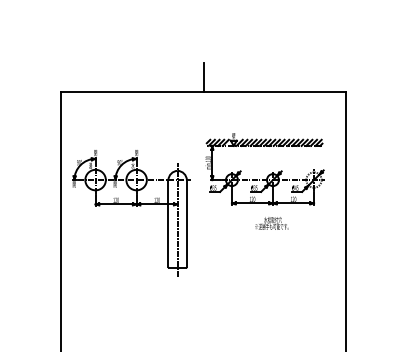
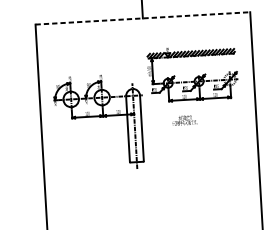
line: (203, 92) -> (142, 18), solid -> dashed
part: (132, 206) -> (100, 117), moved
text: (271, 223) -> (184, 120), moved

